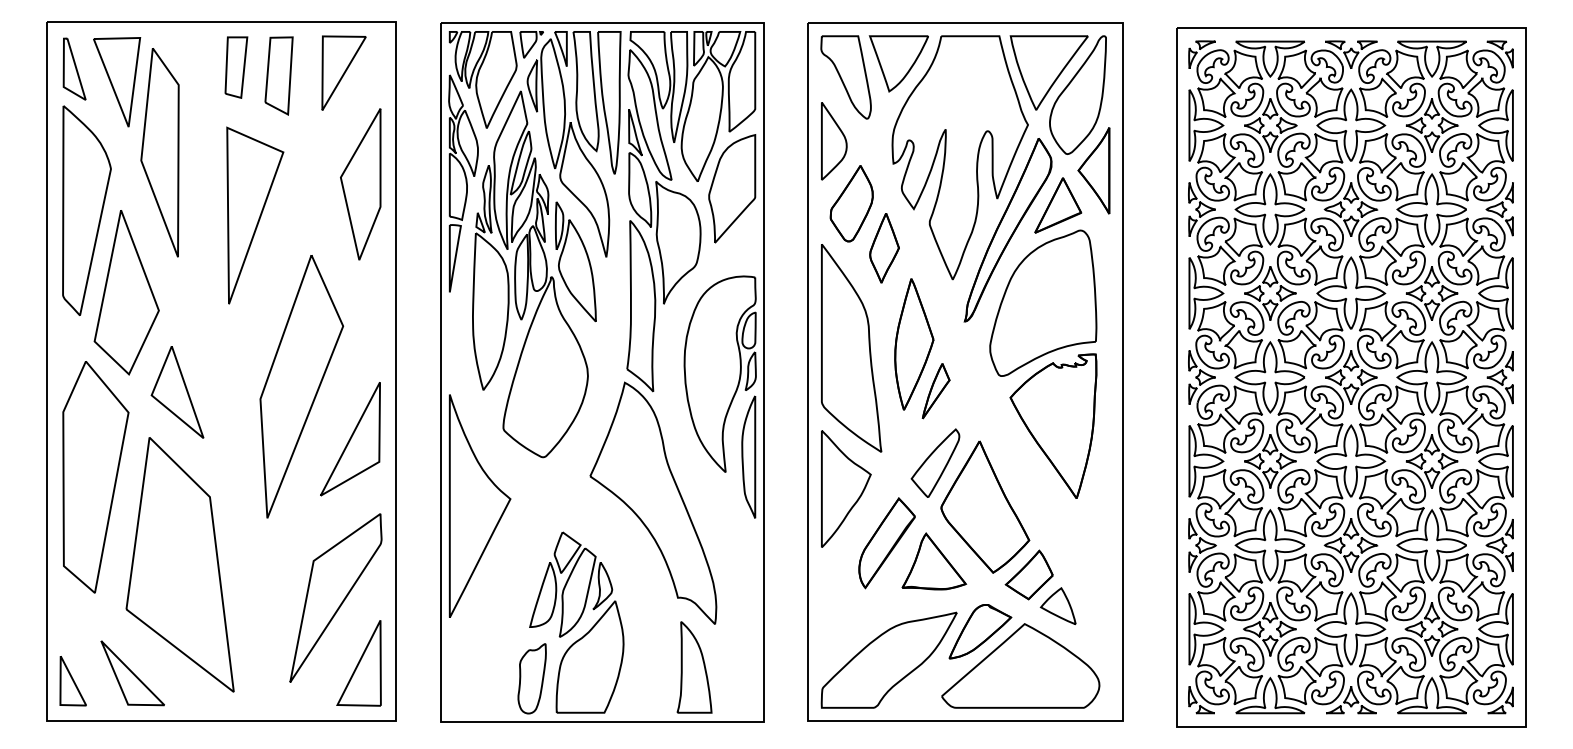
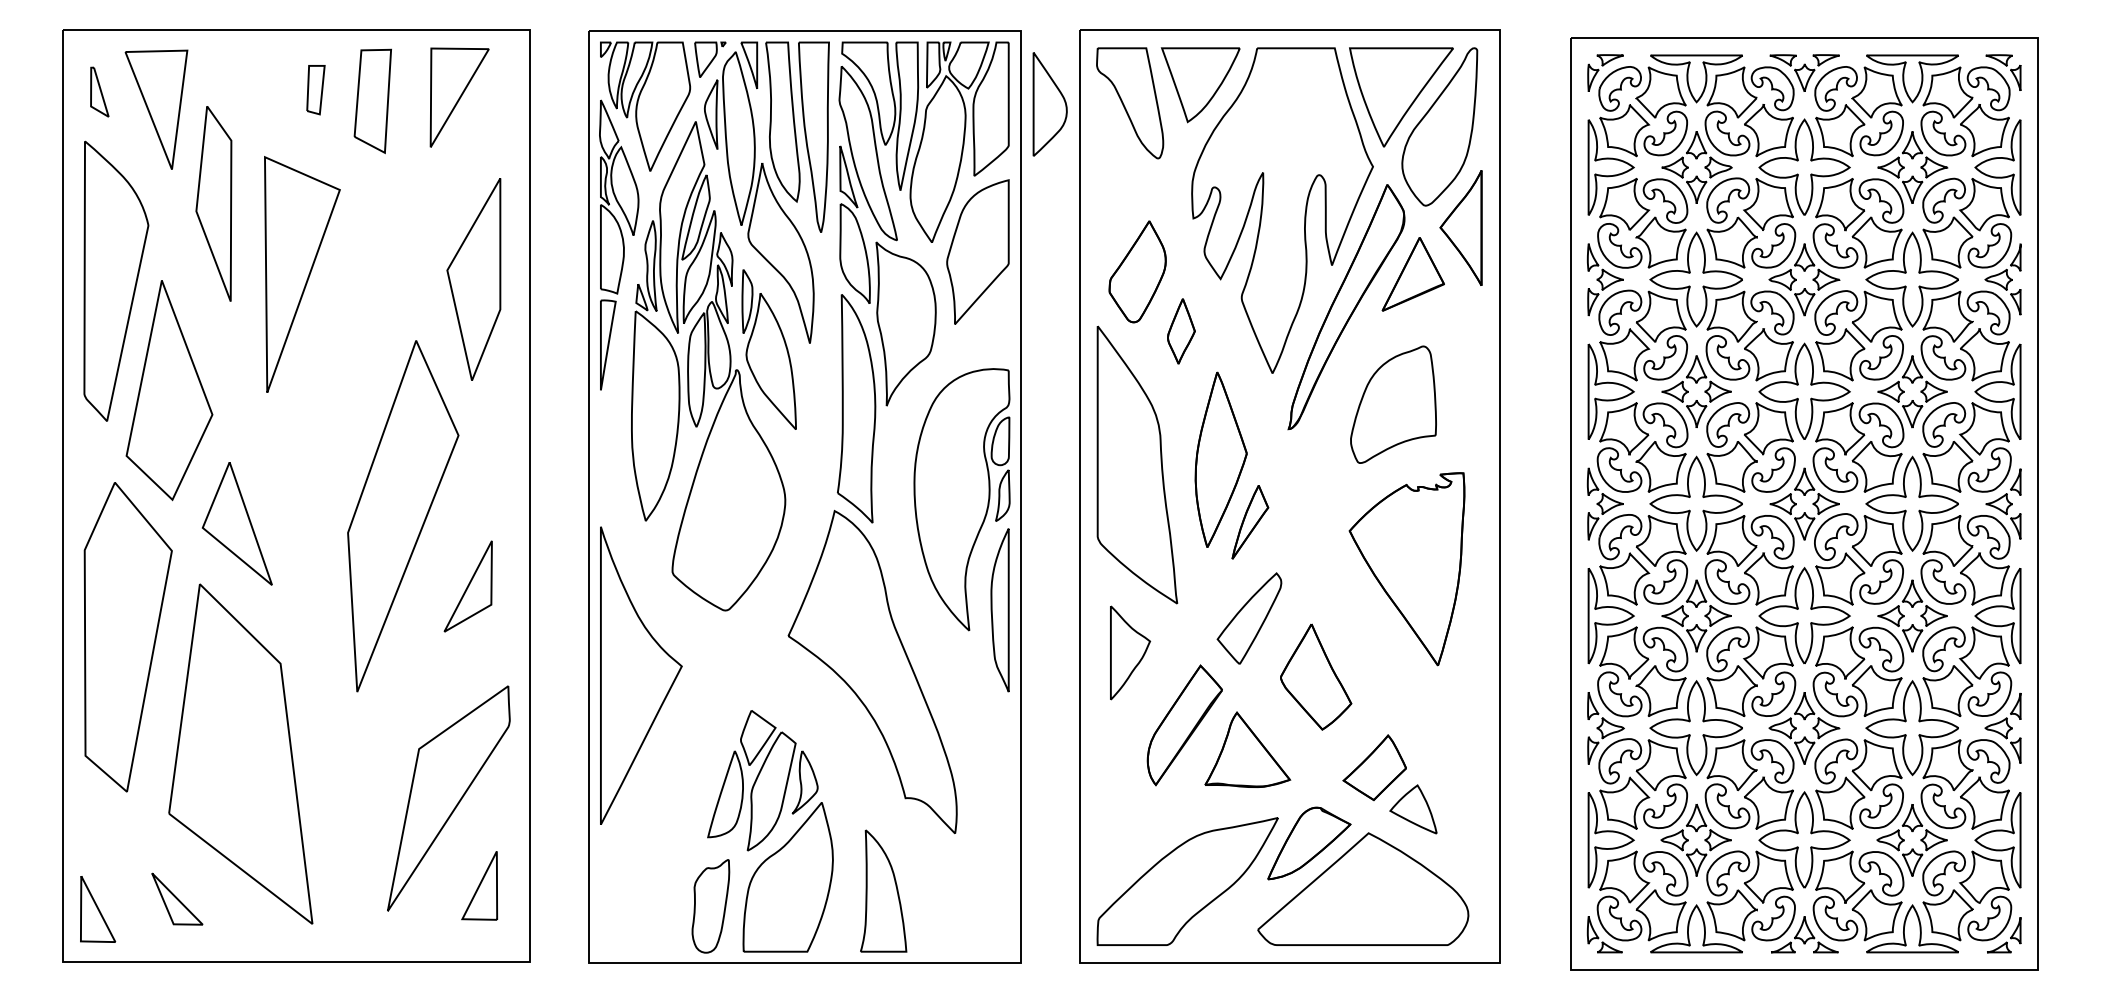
part: (236, 67) -> (316, 90), size x0.6
part: (74, 68) -> (99, 91), size x0.6
part: (834, 141) -> (1050, 104), moved
part: (159, 152) -> (213, 203), size x0.7
part: (360, 184) -> (473, 279), moved
part: (255, 215) -> (302, 274), moved
part: (884, 248) -> (1181, 331), size x0.7
part: (1043, 302) -> (1393, 403), size x0.6
part: (350, 439) -> (468, 586), size x0.6
part: (846, 488) -> (1130, 652), size x0.6
part: (985, 506) -> (1316, 676), size x0.6
part: (358, 663) -> (478, 885), size x0.6
part: (694, 667) -> (883, 891), moved
part: (132, 673) -> (177, 899), size x0.6

